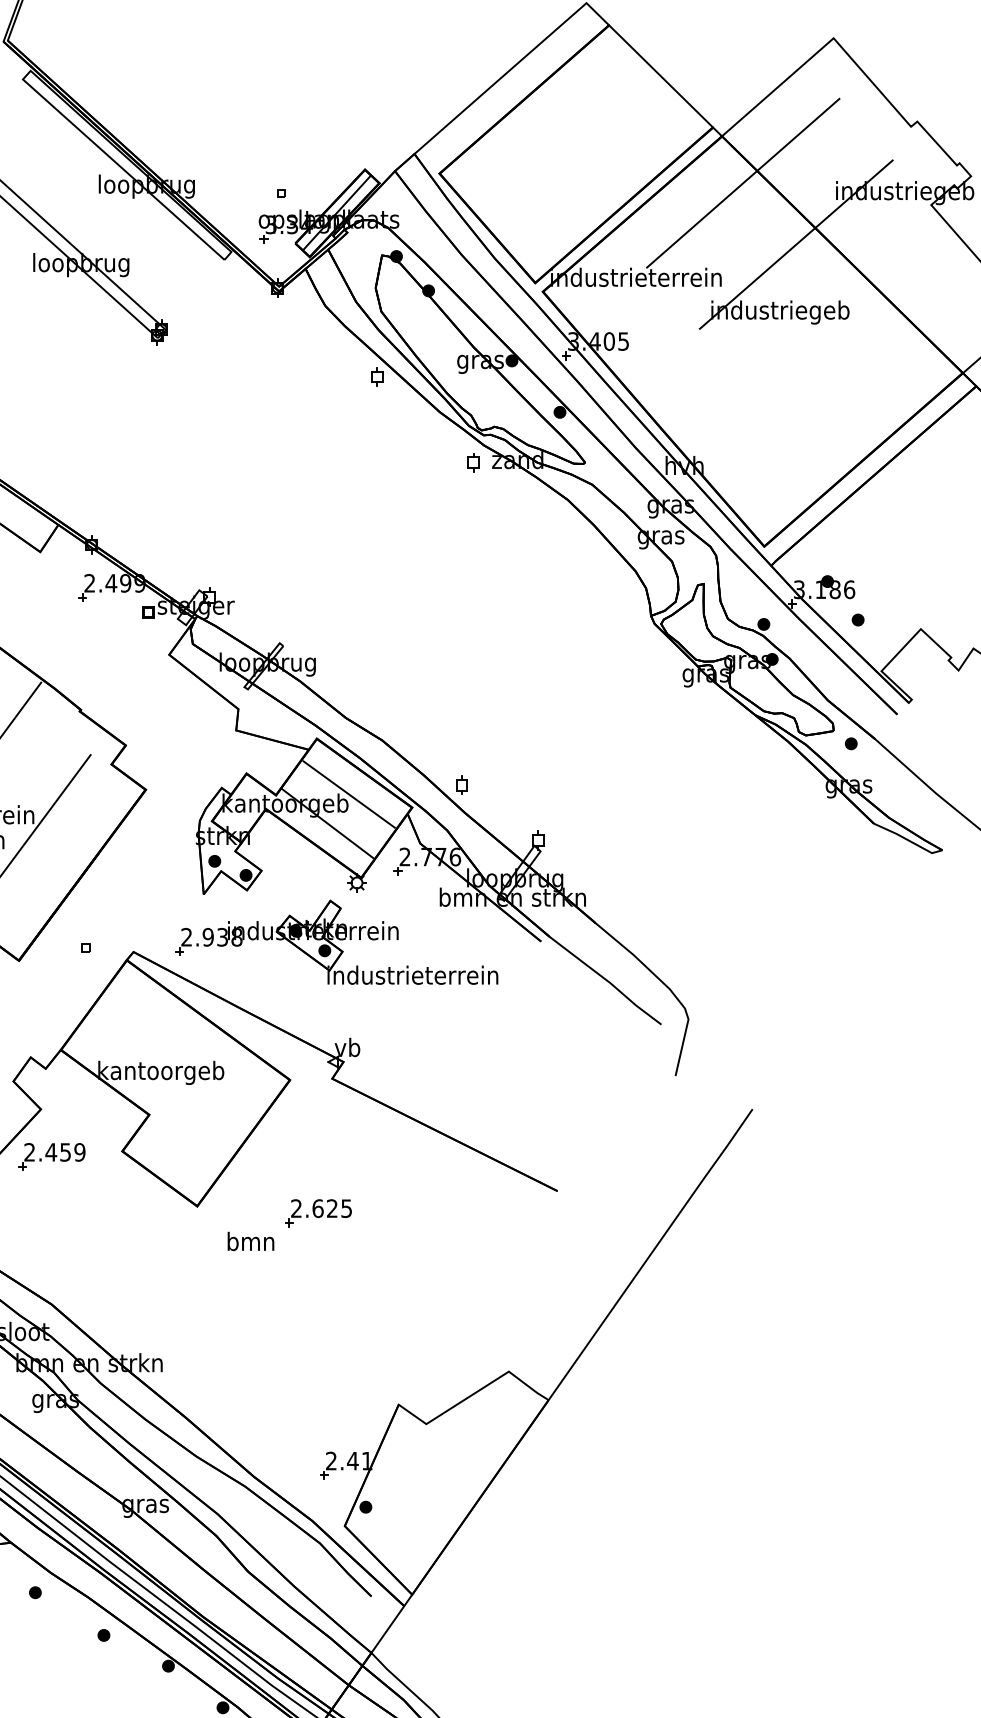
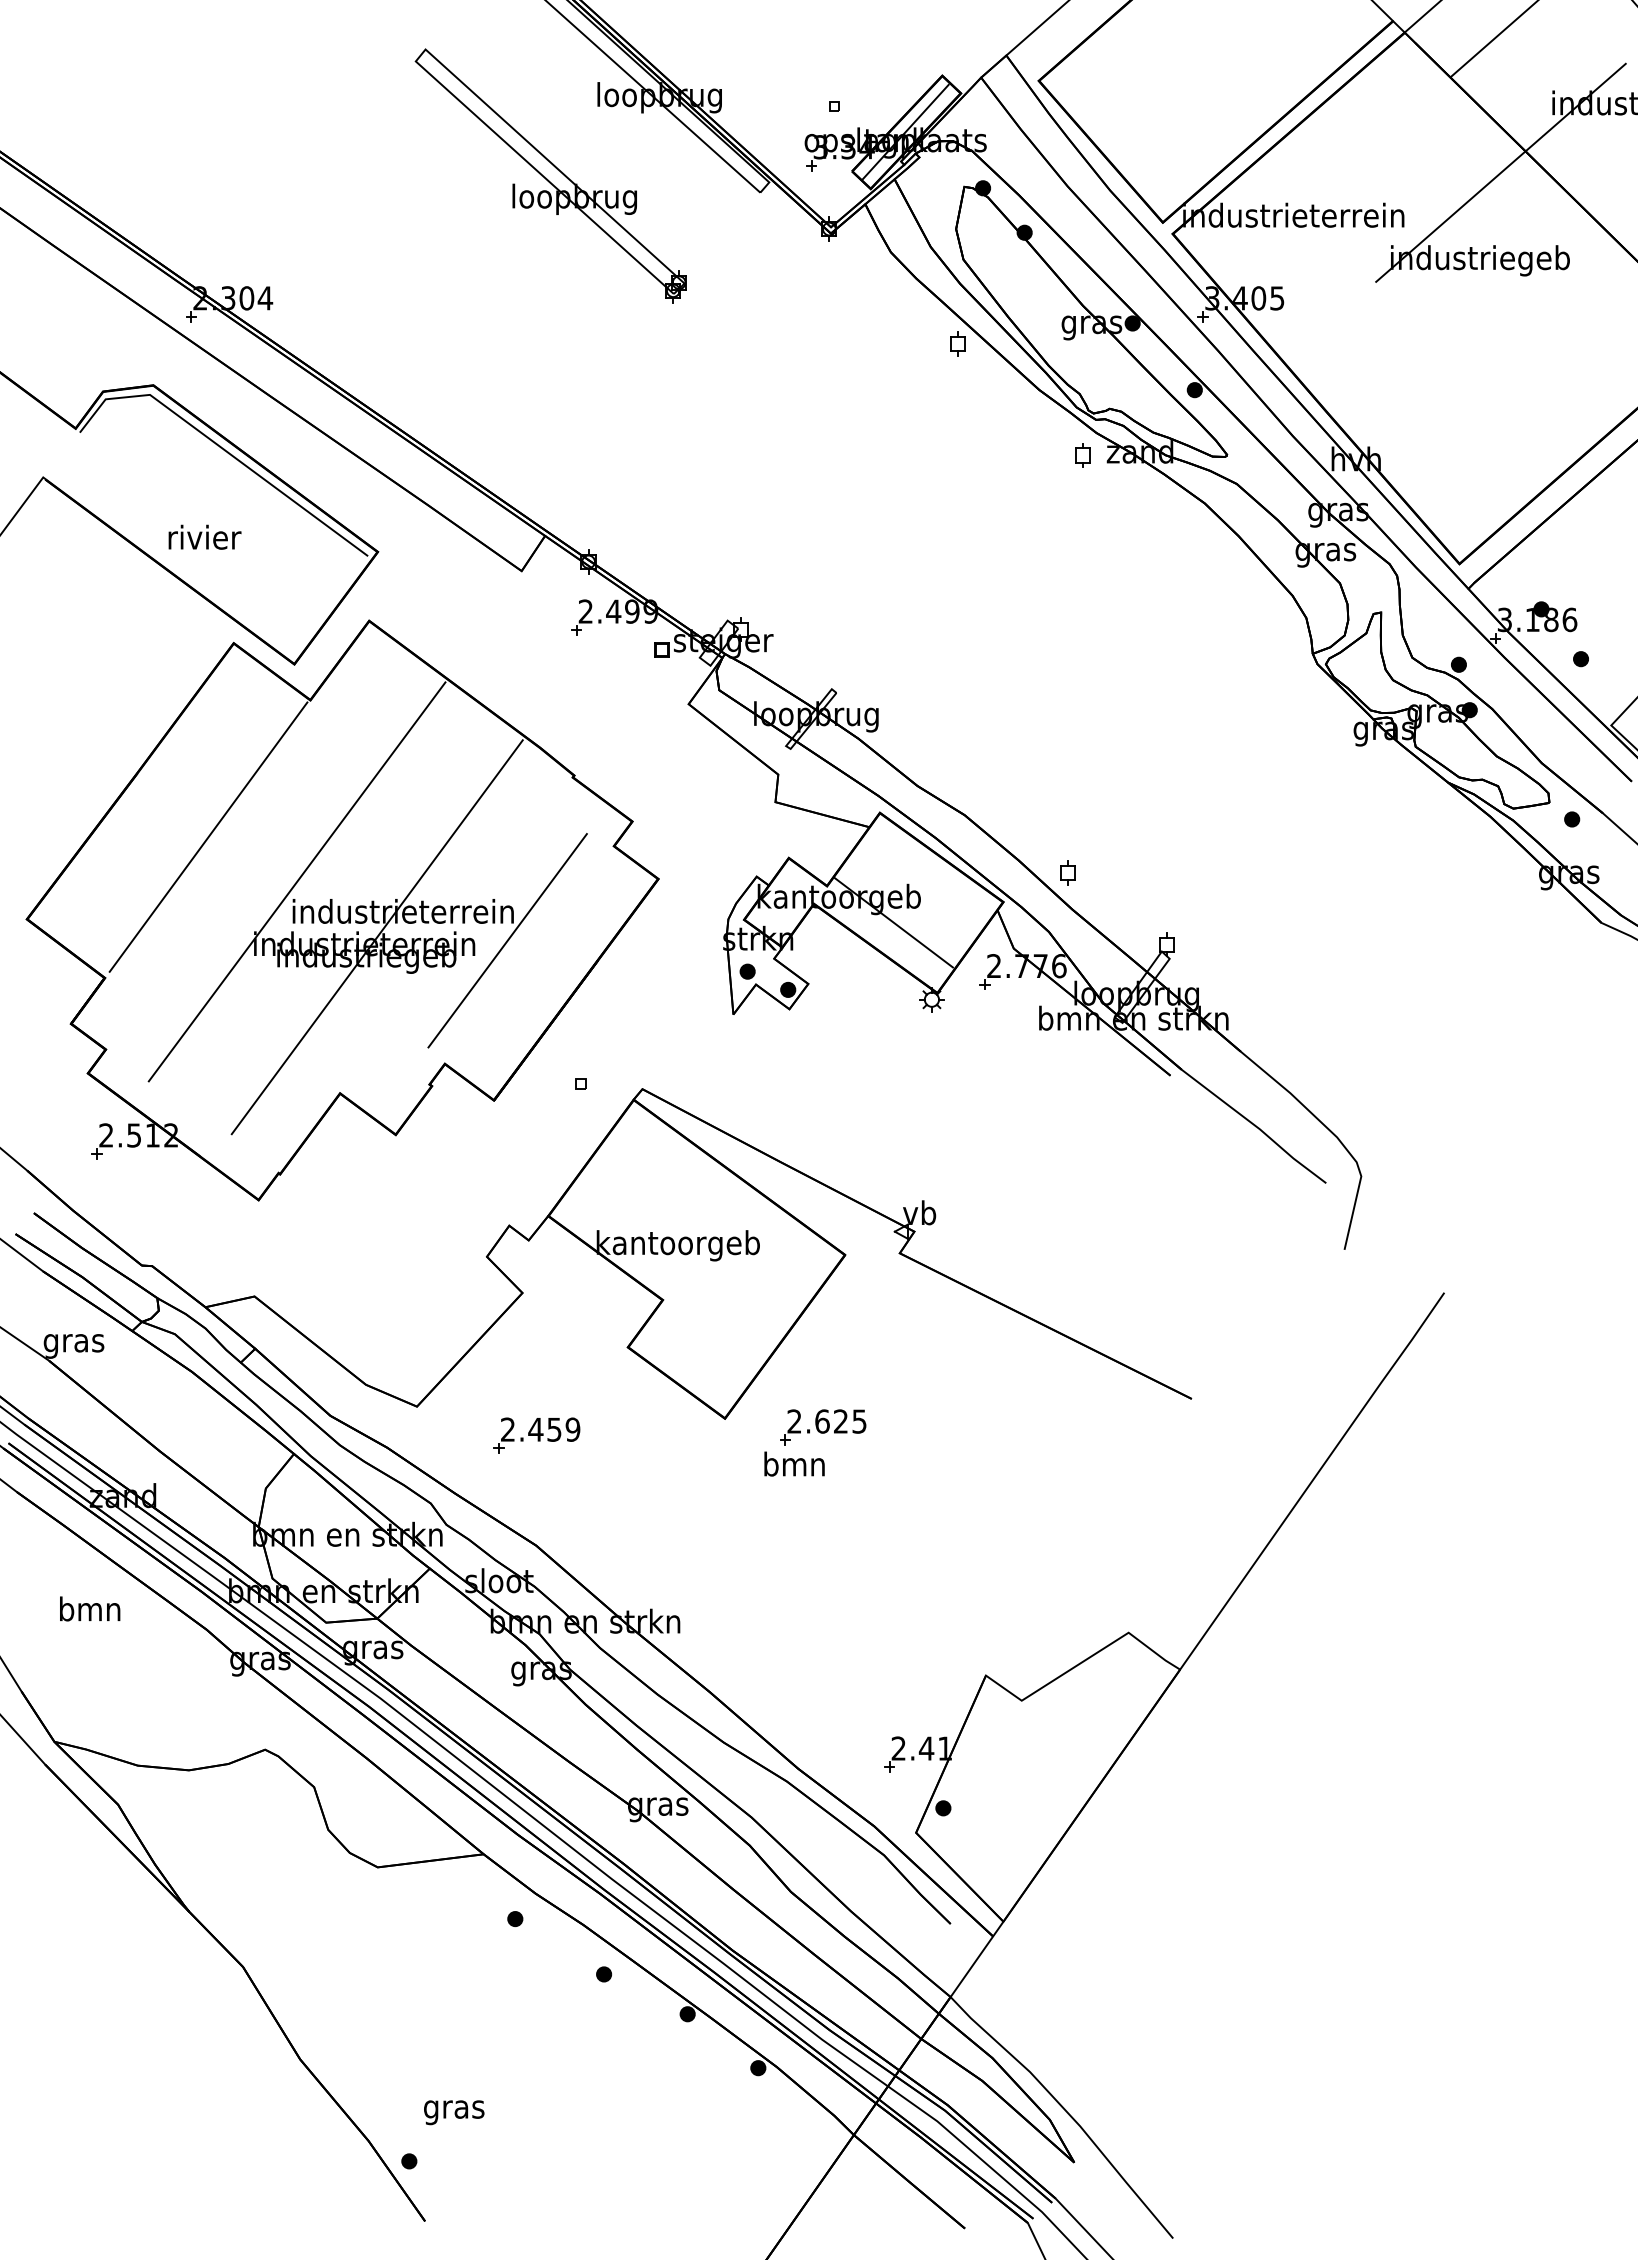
line: (701, 218) -> (1378, 139), removed
line: (348, 794) -> (921, 885), removed
part: (336, 942) -> (905, 1076), removed
part: (51, 1156) -> (536, 1435), moved
part: (318, 1213) -> (823, 1427), moved

